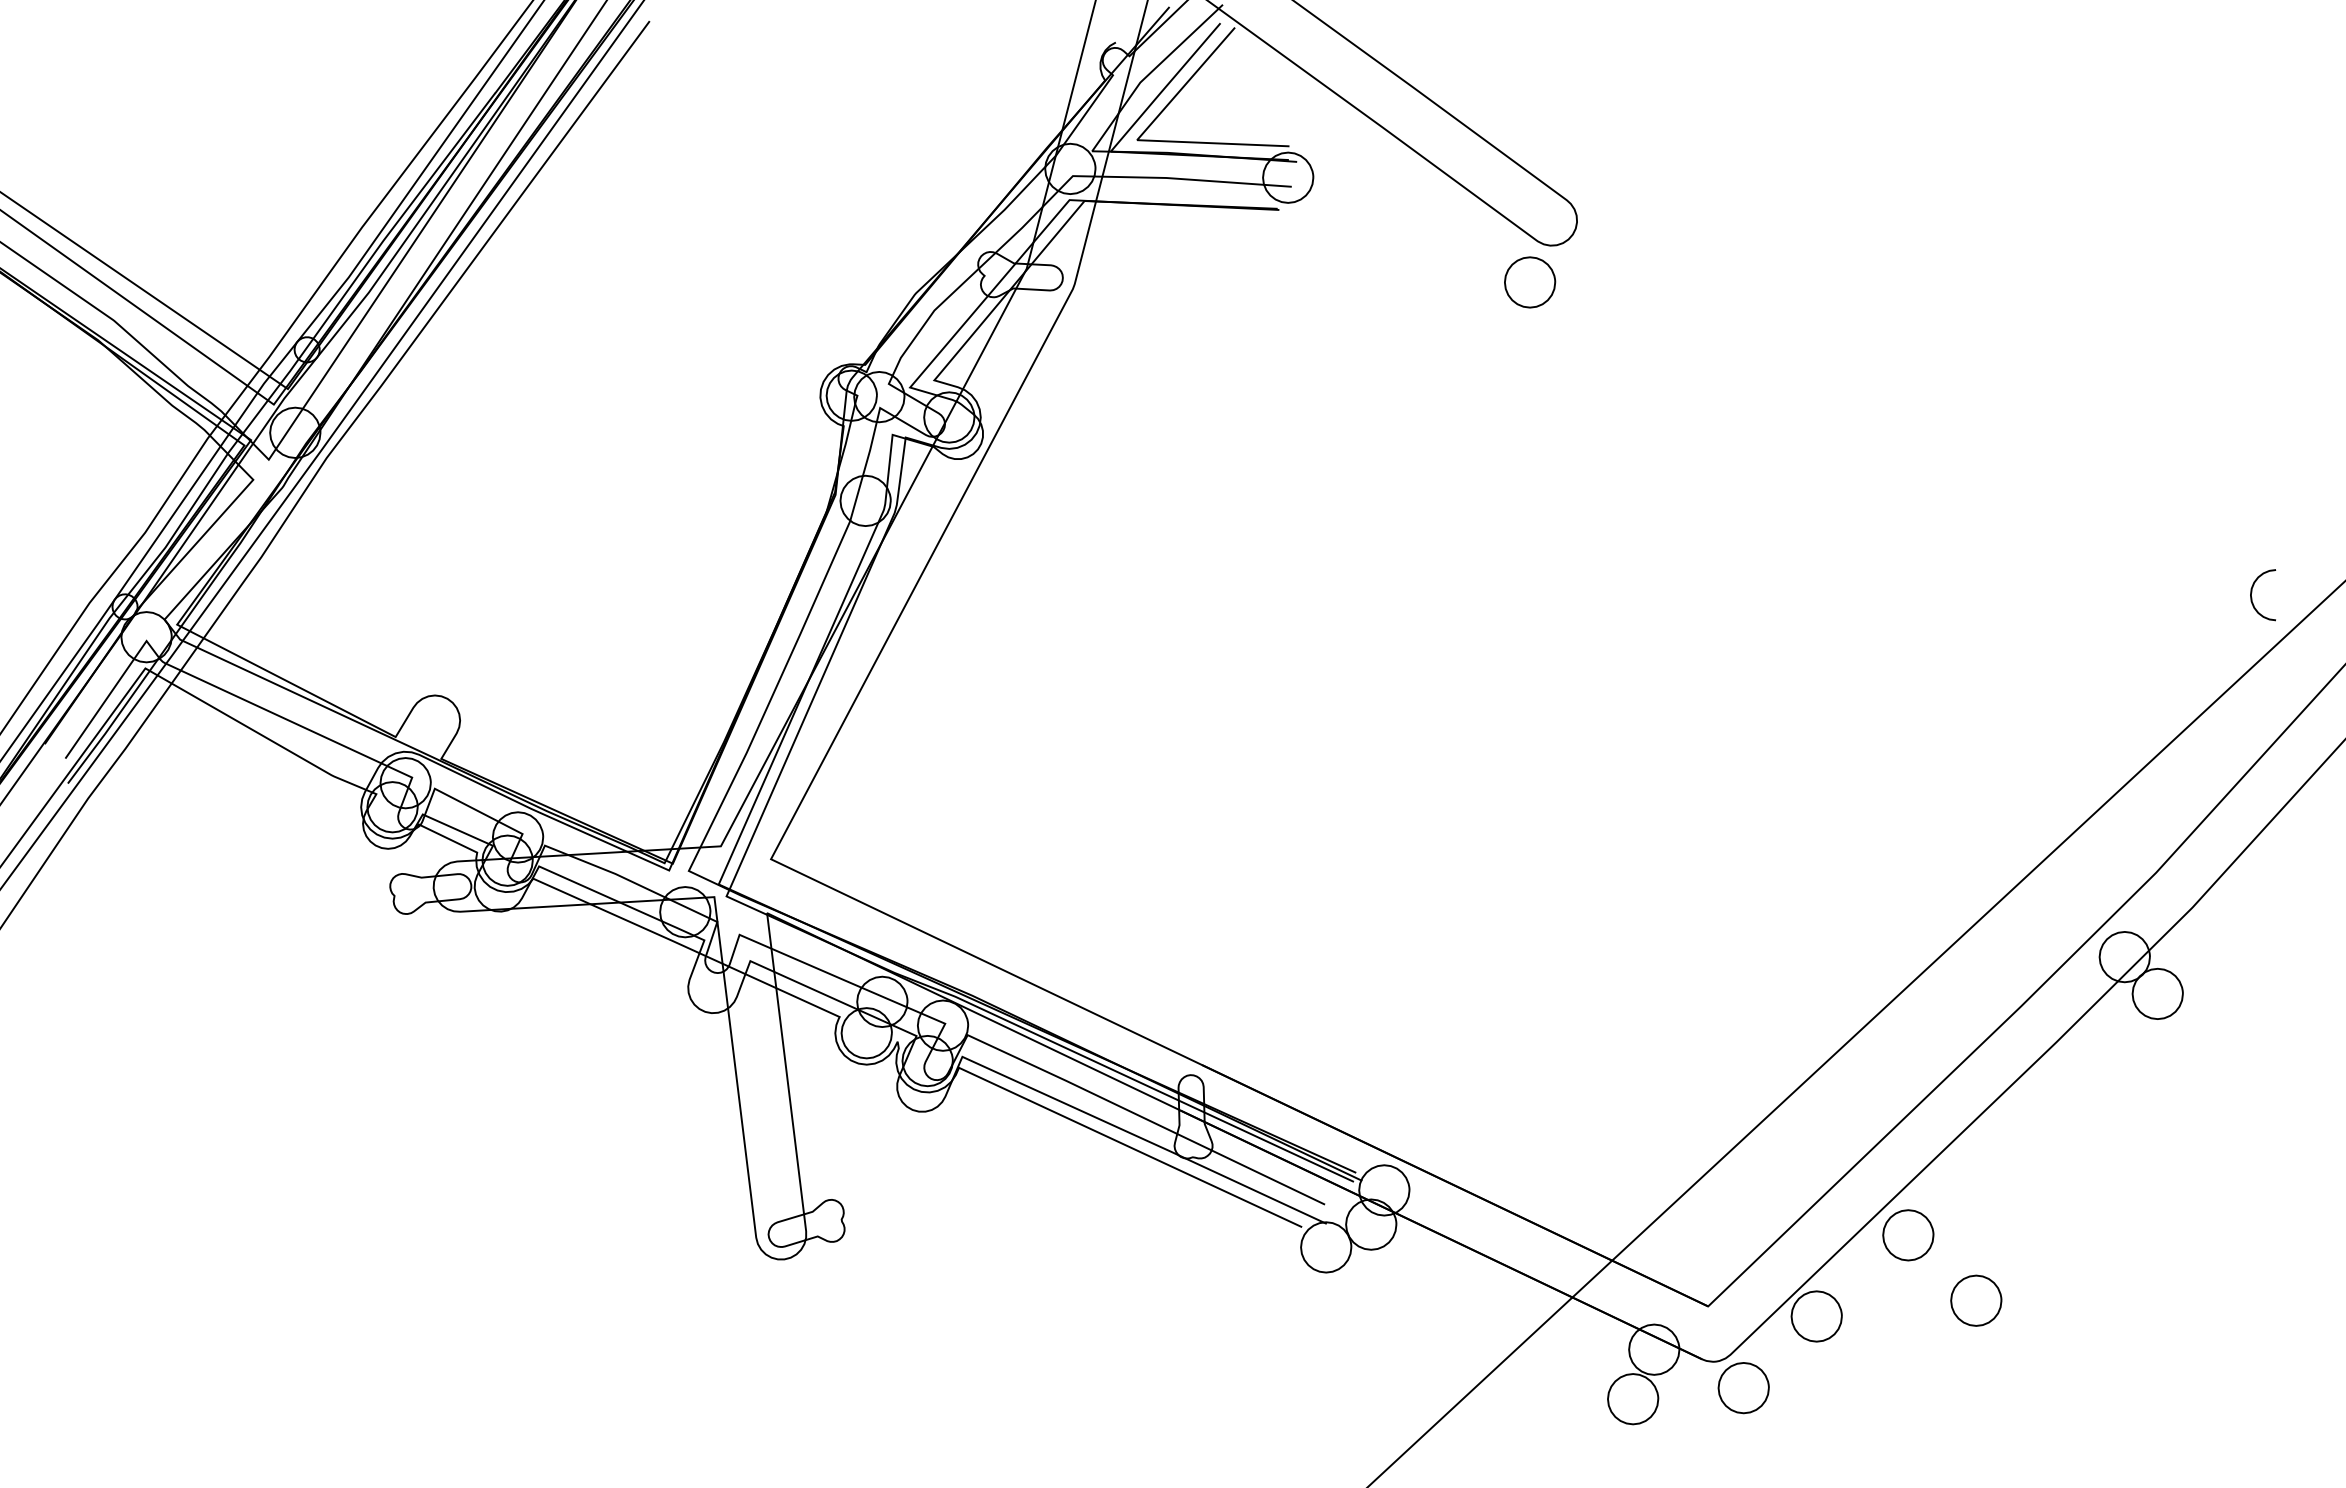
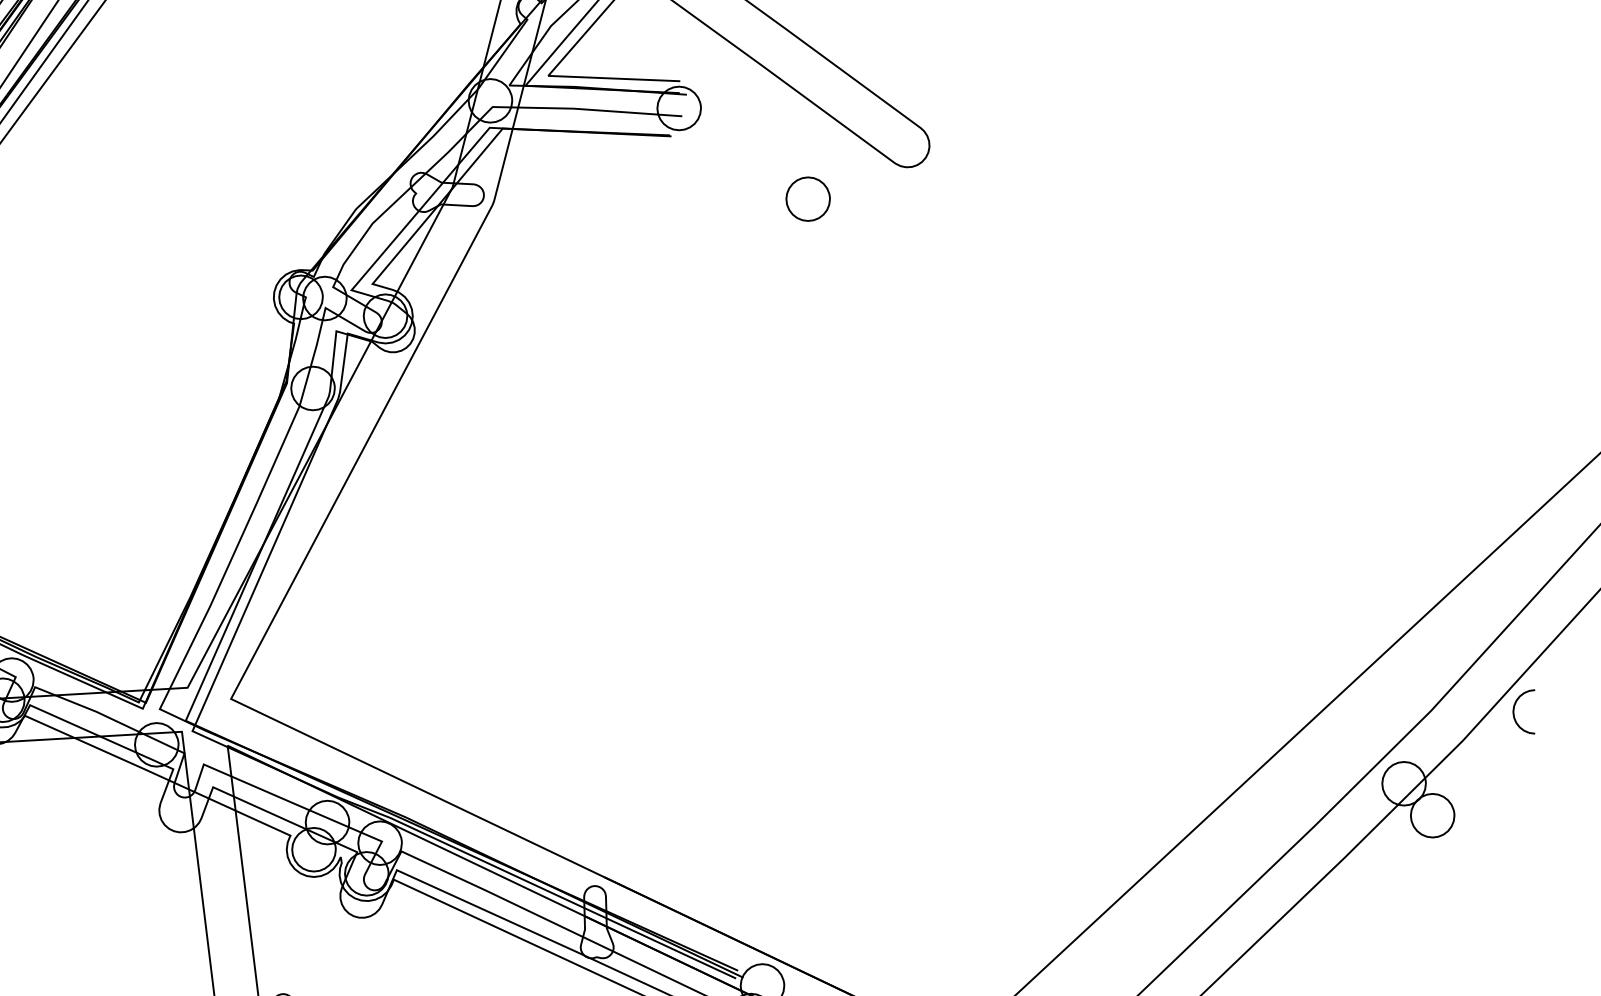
part: (1530, 282) -> (808, 199), moved
curve: (2252, 597) -> (1514, 713), moved

